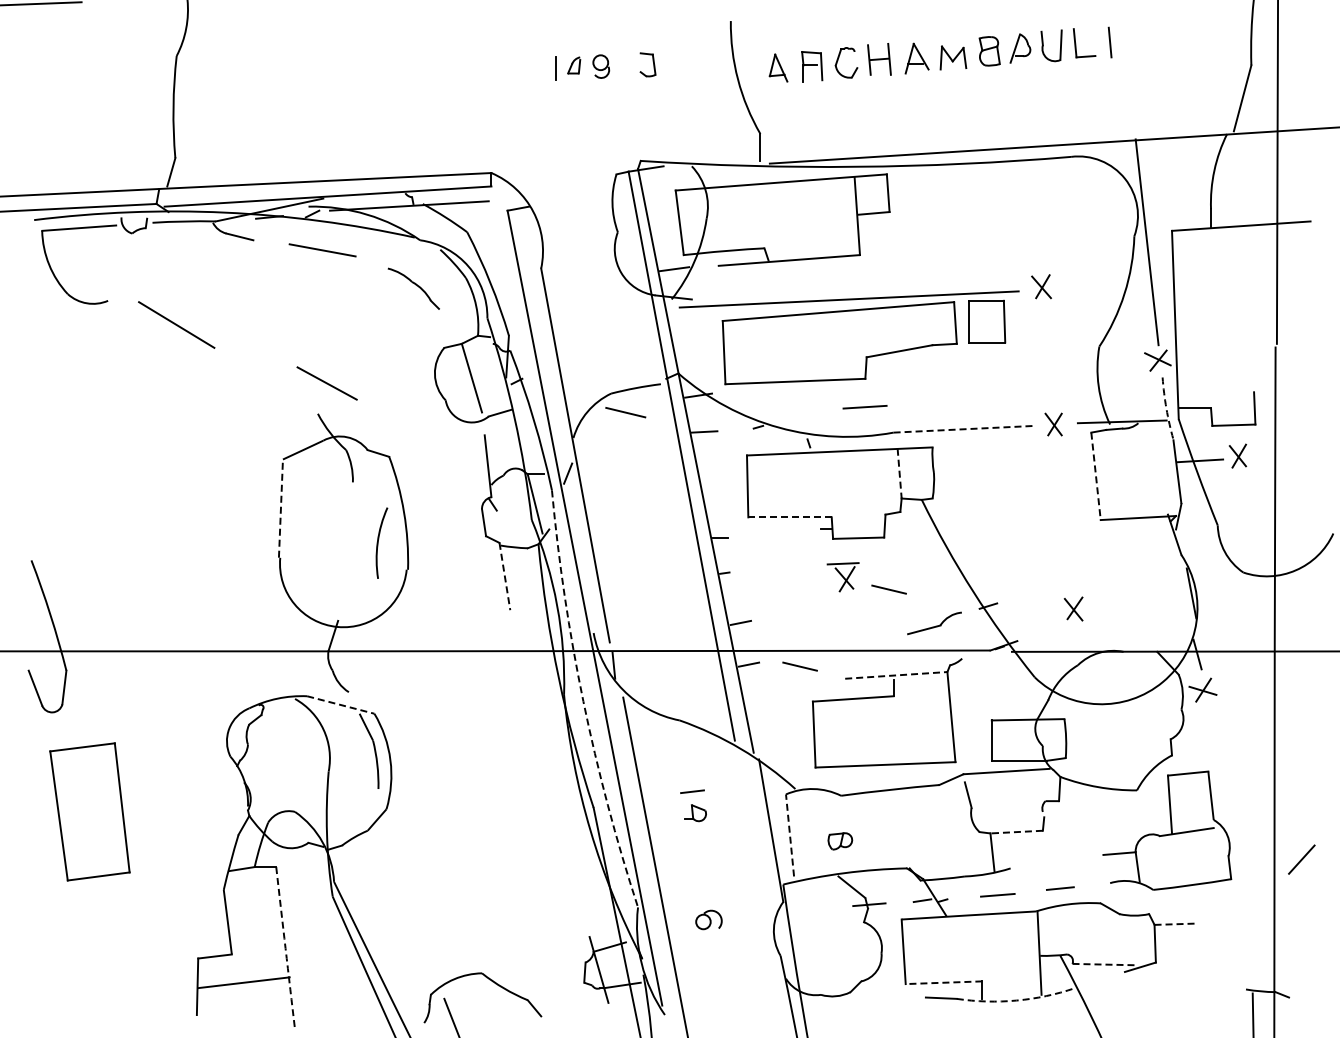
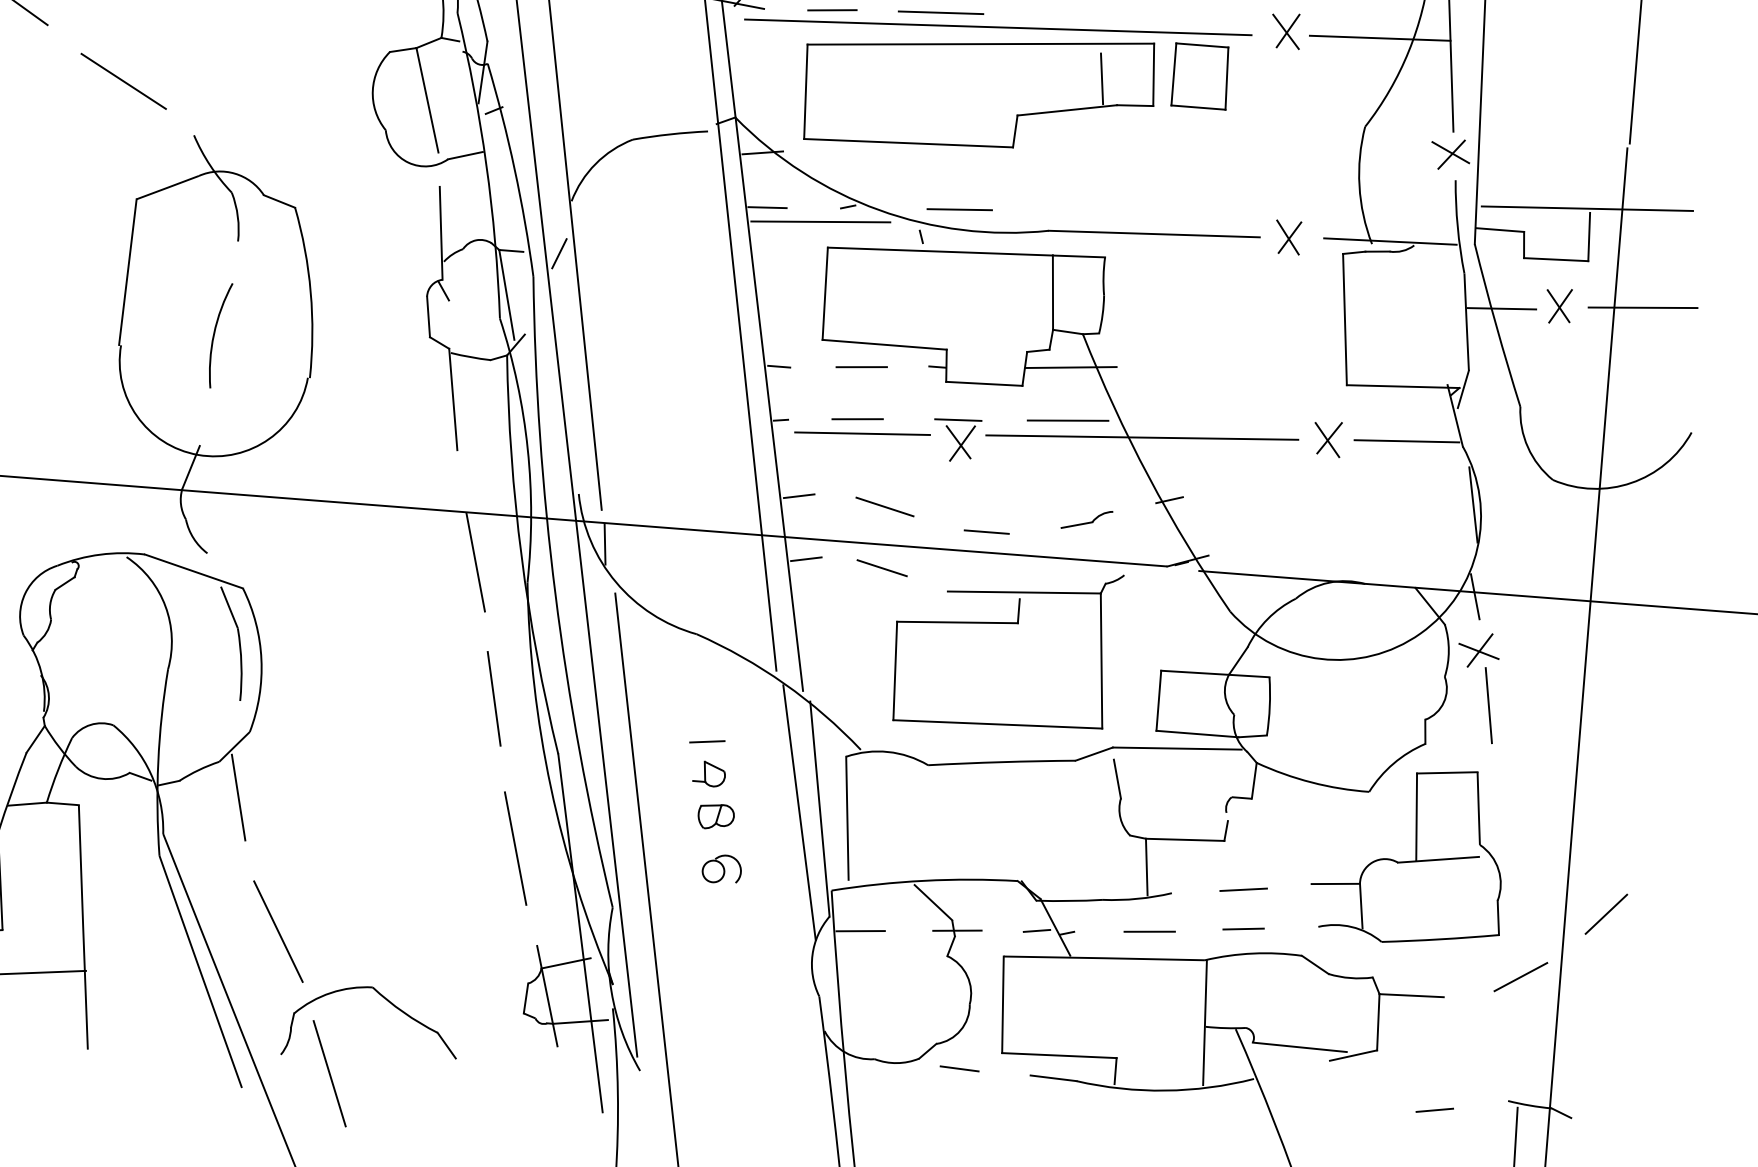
line: (1104, 286) -> (1379, 37), added
line: (809, 292) -> (939, 12), added
line: (737, 296) -> (832, 9), added
line: (921, 328) -> (1102, 79), added
line: (326, 383) -> (122, 81), moved
line: (1251, 389) -> (1586, 208), added
line: (864, 407) -> (958, 210), moved
arc: (1166, 408) -> (1457, 226), dashed -> solid
line: (625, 412) -> (884, 506), moved
line: (964, 429) -> (1154, 234), dashed -> solid
line: (740, 438) -> (820, 221), added
line: (1294, 452) -> (1643, 307), added
line: (899, 473) -> (1052, 292), dashed -> solid
line: (1096, 476) -> (1345, 319), dashed -> solid
line: (280, 508) -> (127, 271), dashed -> solid
line: (790, 517) -> (885, 345), dashed -> solid
line: (915, 522) -> (1070, 367), added
line: (775, 533) -> (861, 367), added
arc: (378, 542) -> (215, 334), moved
line: (1143, 554) -> (1406, 441), added
line: (916, 558) -> (1068, 420), added
line: (966, 565) -> (1141, 437), added
line: (775, 568) -> (857, 419), added
line: (504, 577) -> (452, 400), dashed -> solid
line: (779, 577) -> (861, 433), added
line: (888, 589) -> (1022, 463), removed
part: (1073, 608) -> (1327, 438), moved
part: (933, 623) -> (1085, 519), size x0.62
line: (867, 637) -> (985, 532), added
line: (896, 675) -> (1024, 592), dashed -> solid
line: (528, 683) -> (475, 561), added
arc: (583, 701) -> (555, 594), dashed -> solid
line: (340, 704) -> (193, 570), dashed -> solid
line: (1212, 726) -> (1489, 705), added
line: (547, 774) -> (493, 699), added
line: (1016, 832) -> (1184, 840), dashed -> solid
line: (757, 834) -> (799, 813), added
line: (789, 834) -> (846, 816), dashed -> solid
part: (840, 841) -> (716, 817), moved
line: (382, 853) -> (238, 797), added
line: (1057, 862) -> (1242, 889), added
line: (570, 873) -> (516, 849), added
line: (1247, 905) -> (1520, 976), added
line: (804, 909) -> (860, 930), added
part: (708, 919) -> (721, 868), moved
line: (1176, 924) -> (1412, 996), dashed -> solid
line: (415, 940) -> (277, 930), added
arc: (285, 948) -> (83, 927), dashed -> solid
line: (1104, 964) -> (1300, 1047), dashed -> solid
line: (943, 982) -> (1058, 1055), dashed -> solid
line: (877, 996) -> (958, 1068), added
line: (1197, 999) -> (1434, 1110), added
arc: (1016, 1000) -> (1165, 1090), dashed -> solid

